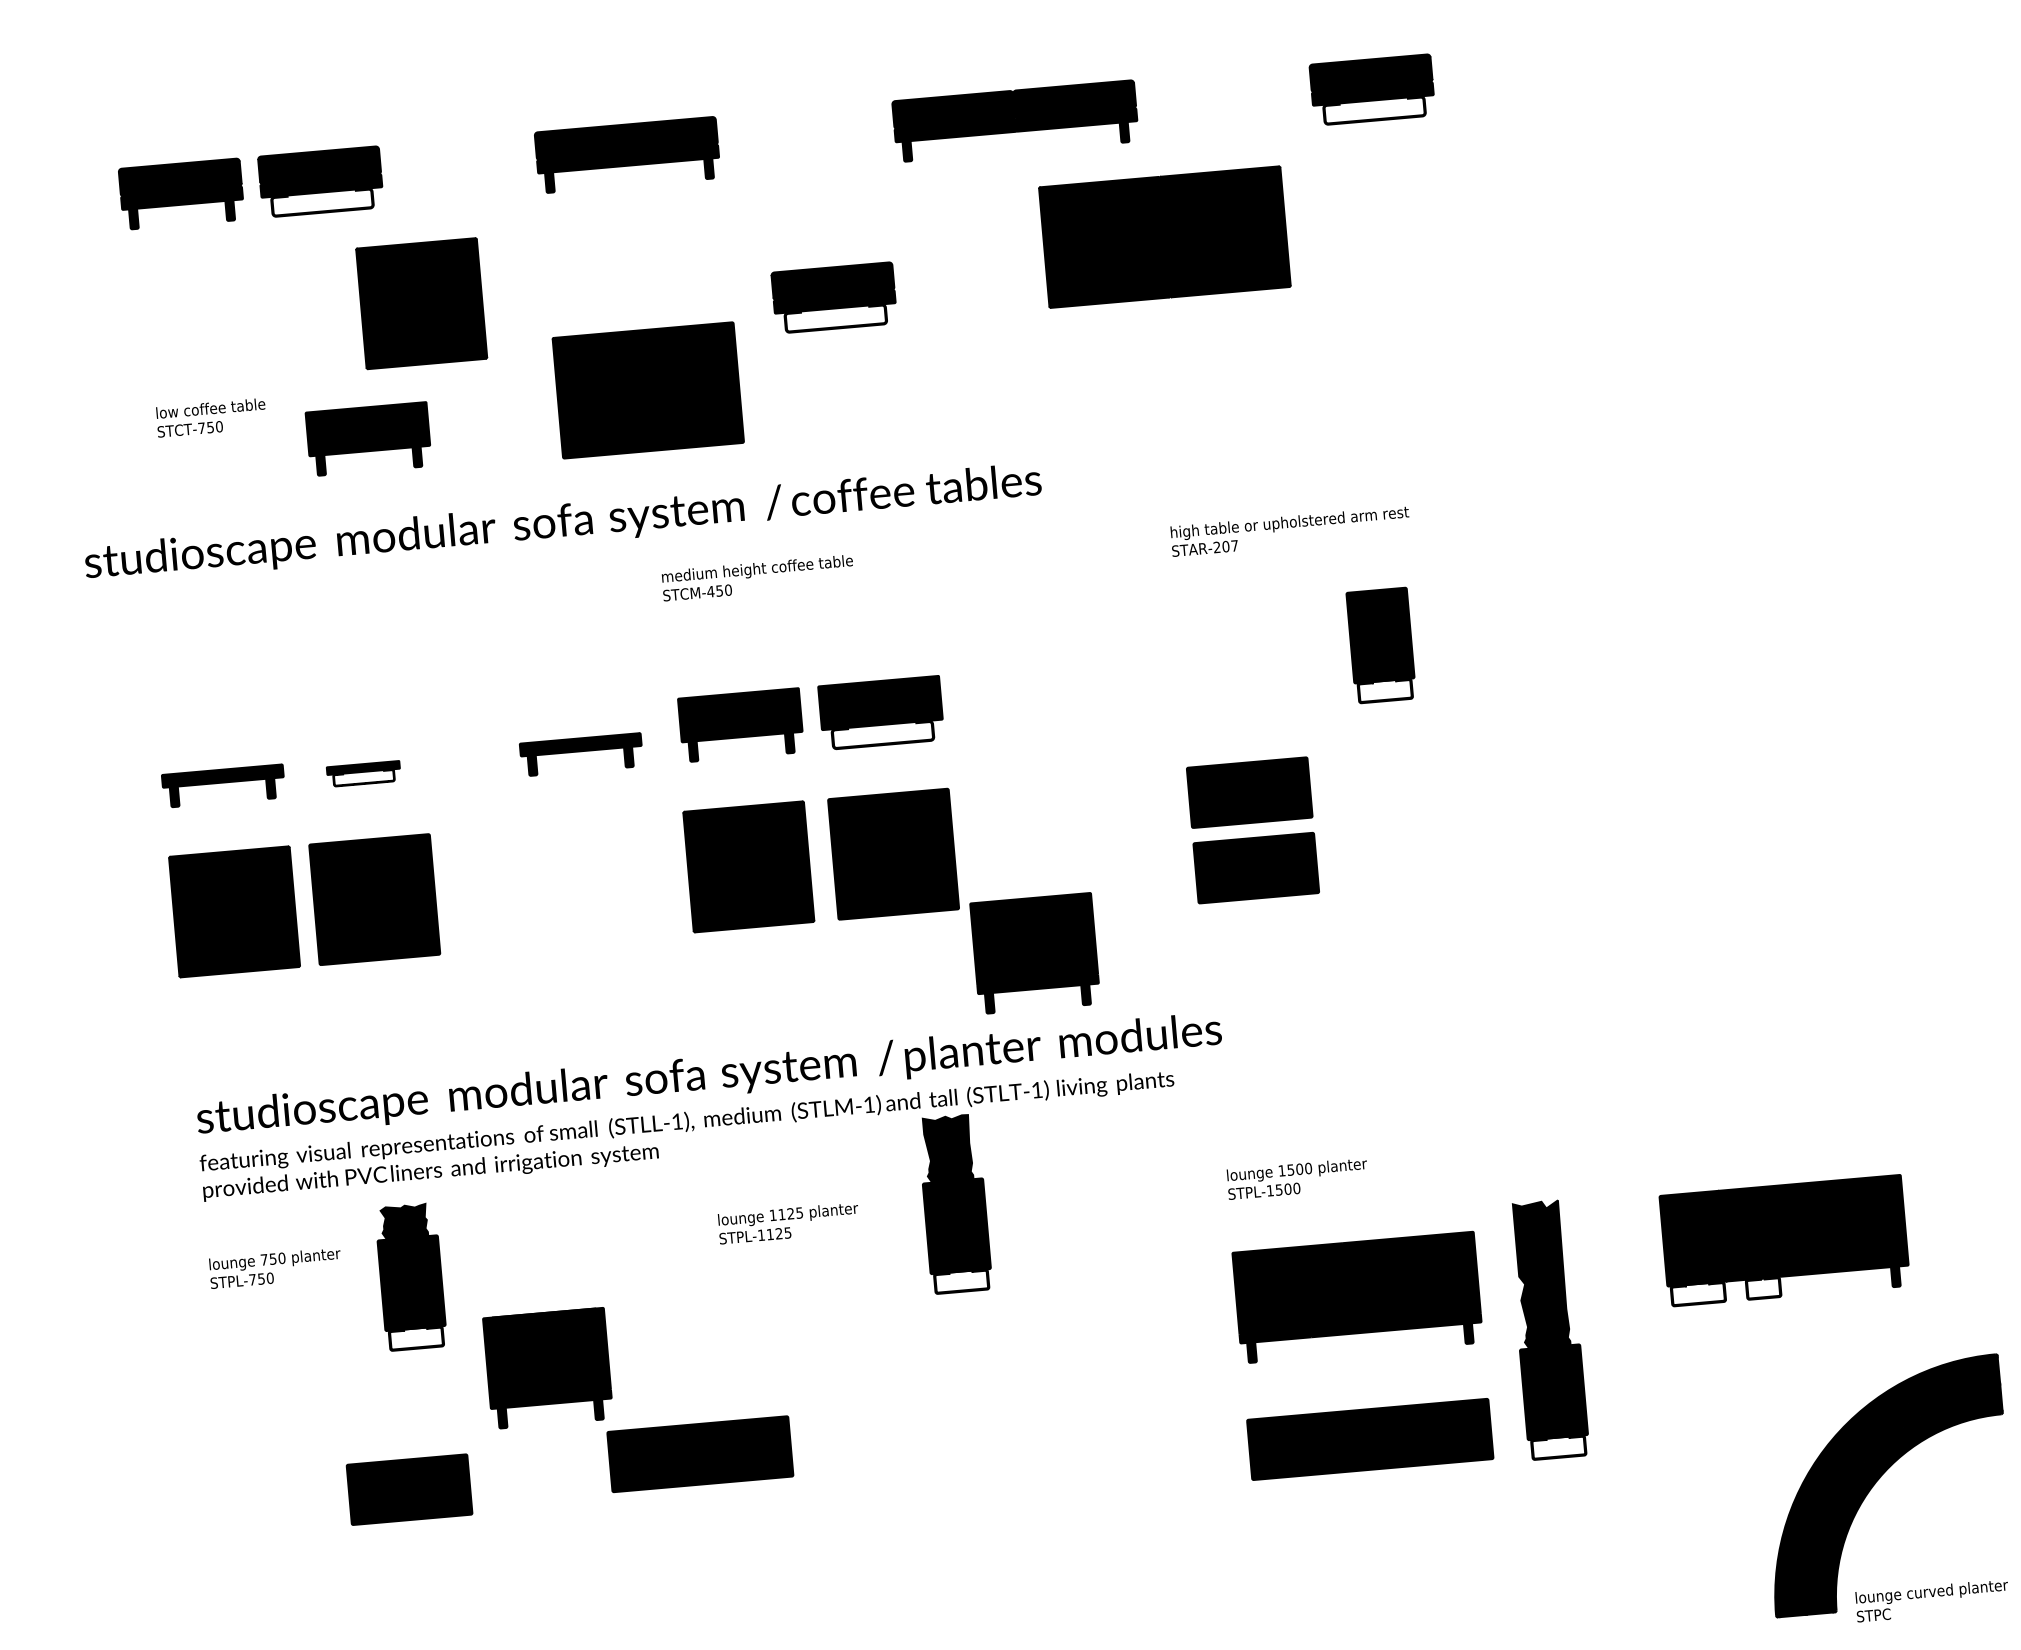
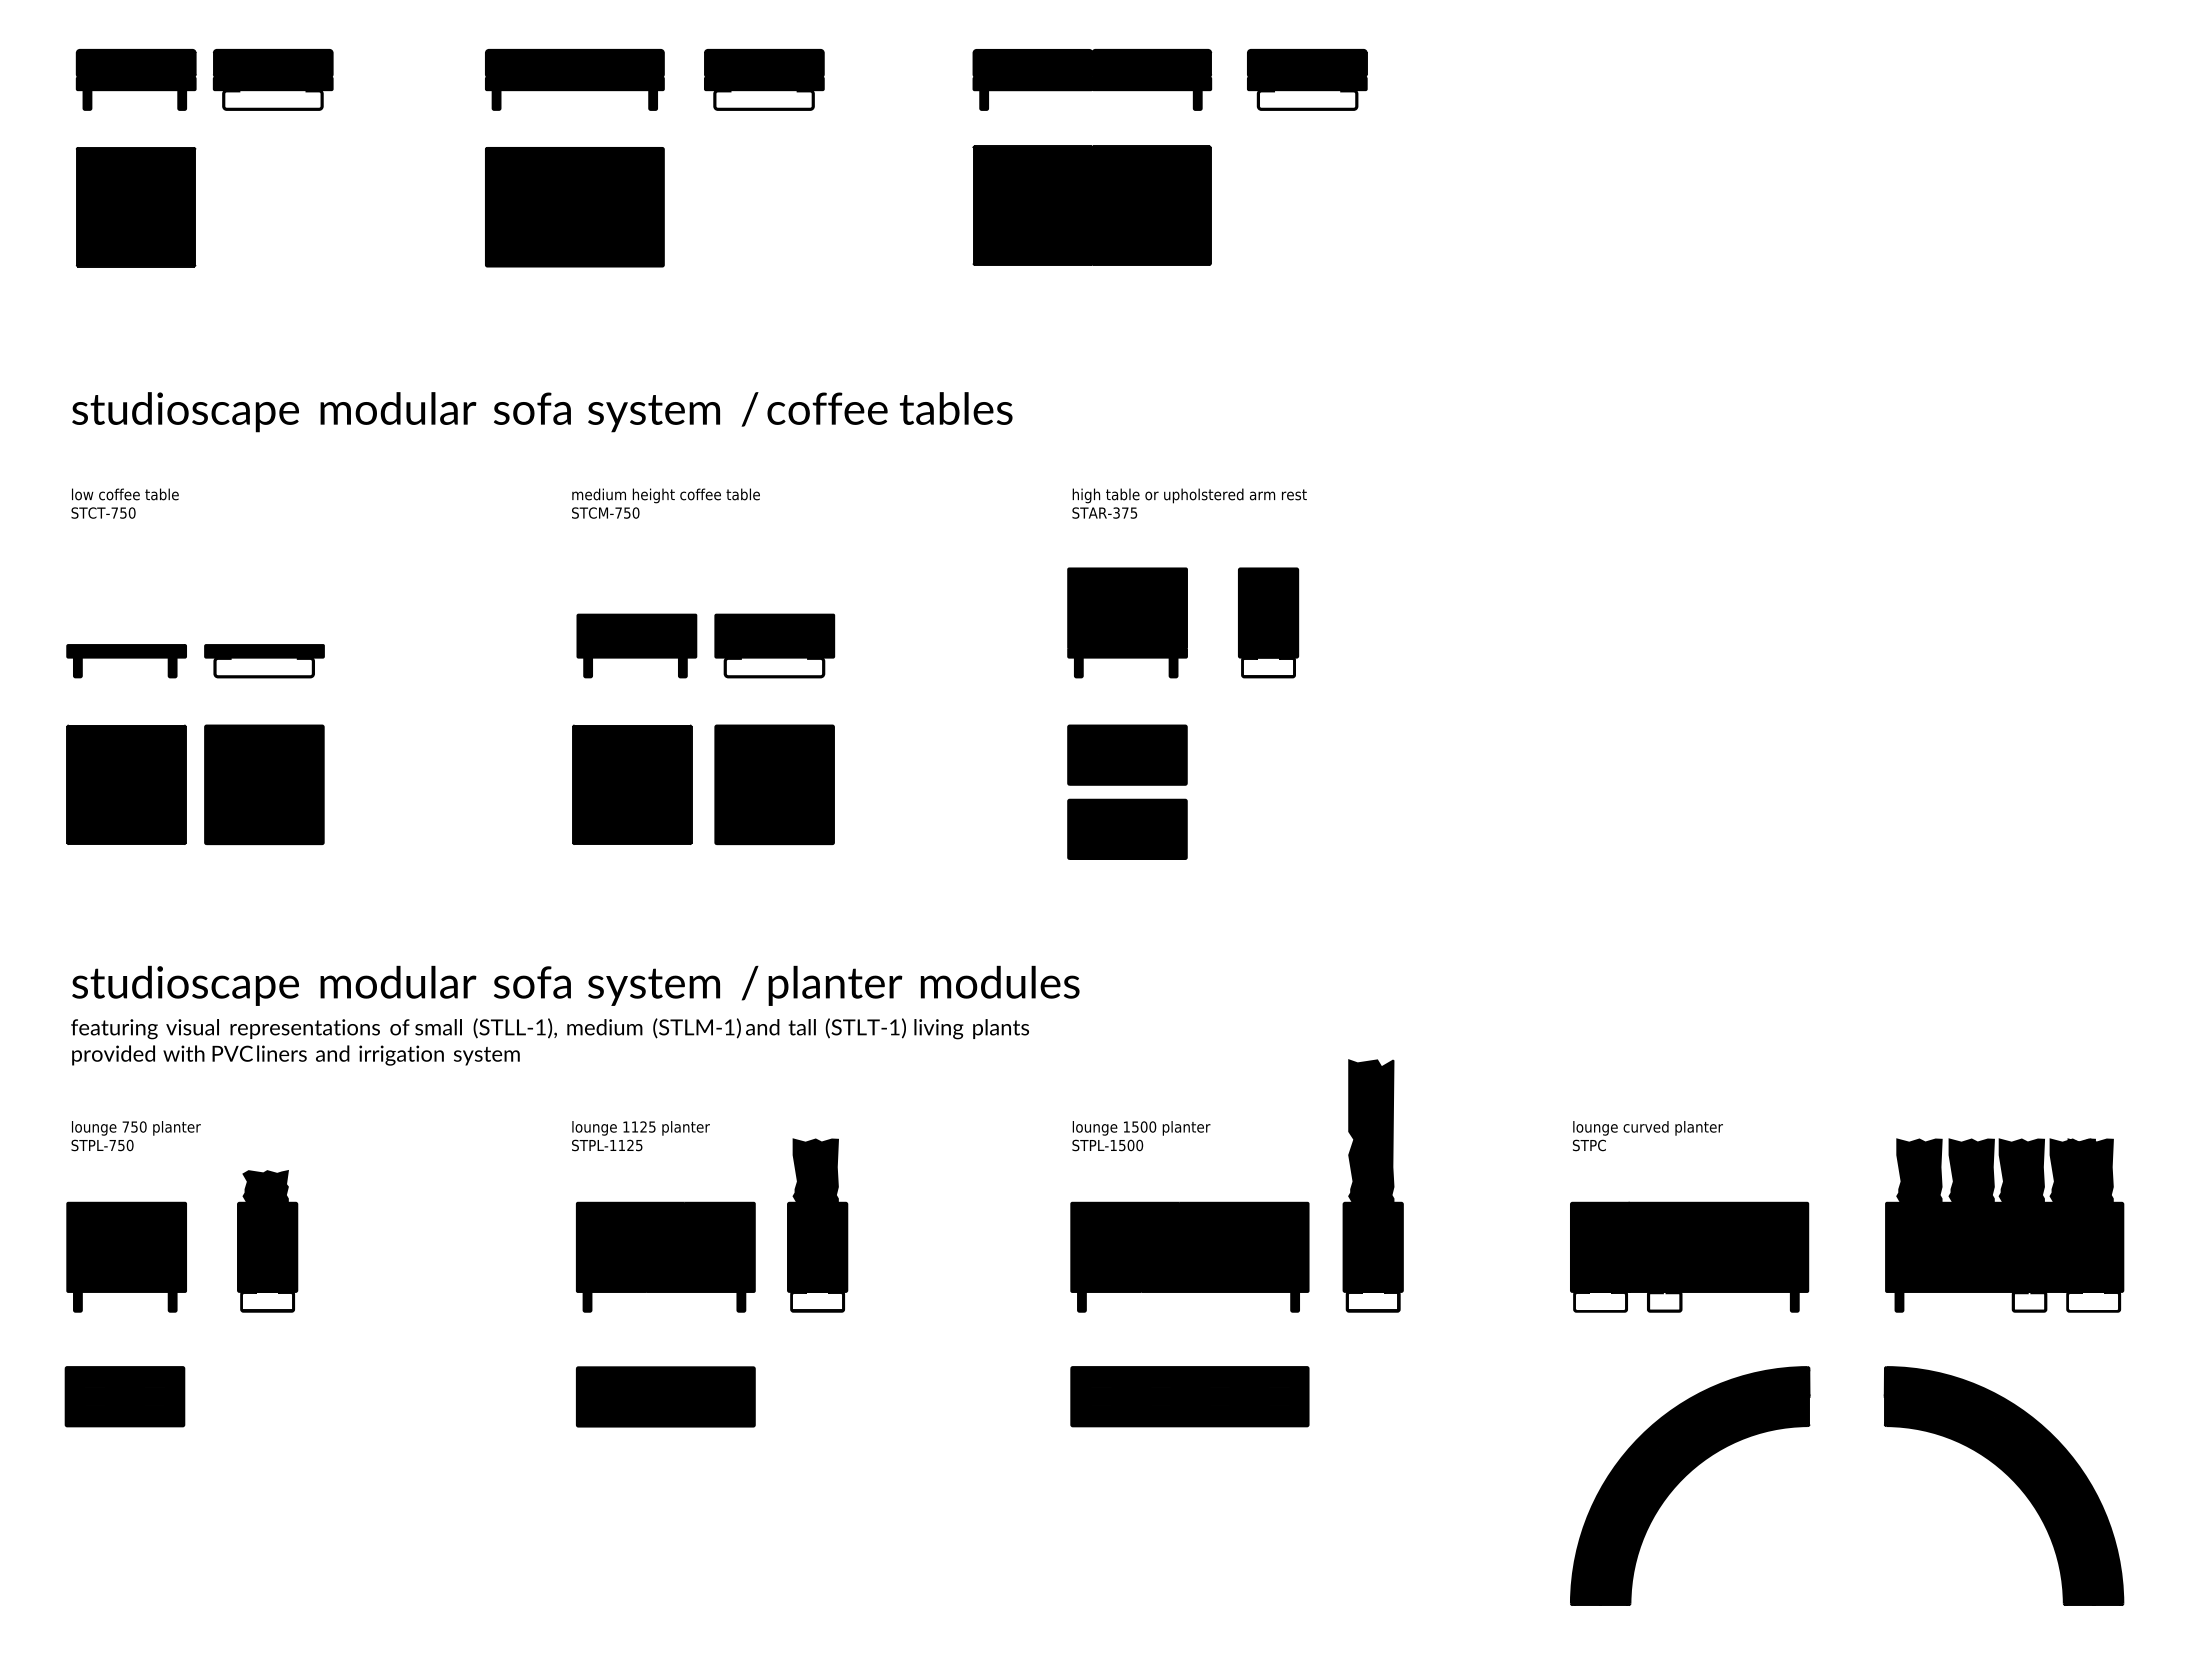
part: (1015, 120) -> (1092, 79), moved
part: (834, 297) -> (764, 79), moved
part: (422, 303) -> (136, 207), moved
part: (647, 390) -> (574, 207), moved
text: (210, 417) -> (124, 503), moved
part: (368, 438) -> (297, 334), removed
text: (563, 524) -> (542, 412), moved
text: (1226, 546) -> (1125, 512), STAR-207 -> STAR-375
text: (710, 591) -> (618, 512), STCM-450 -> STCM-750
part: (581, 755) -> (478, 661), removed
part: (363, 774) -> (264, 661), size x1.67
part: (1035, 953) -> (1127, 622), moved
part: (954, 1204) -> (817, 1225), moved
part: (1784, 1240) -> (1689, 1256), moved
part: (410, 1277) -> (267, 1241), moved
part: (1547, 1329) -> (1372, 1185), moved
part: (824, 1343) -> (665, 1256), added
part: (547, 1367) -> (126, 1256), moved
part: (699, 1453) -> (665, 1396), moved
part: (409, 1489) -> (124, 1396), moved
text: (1932, 1601) -> (1647, 1136), moved

